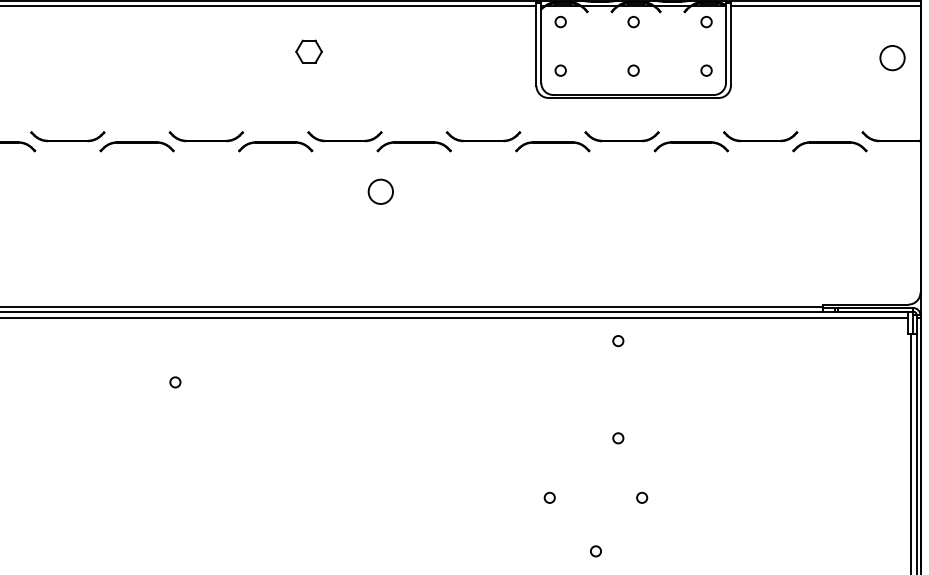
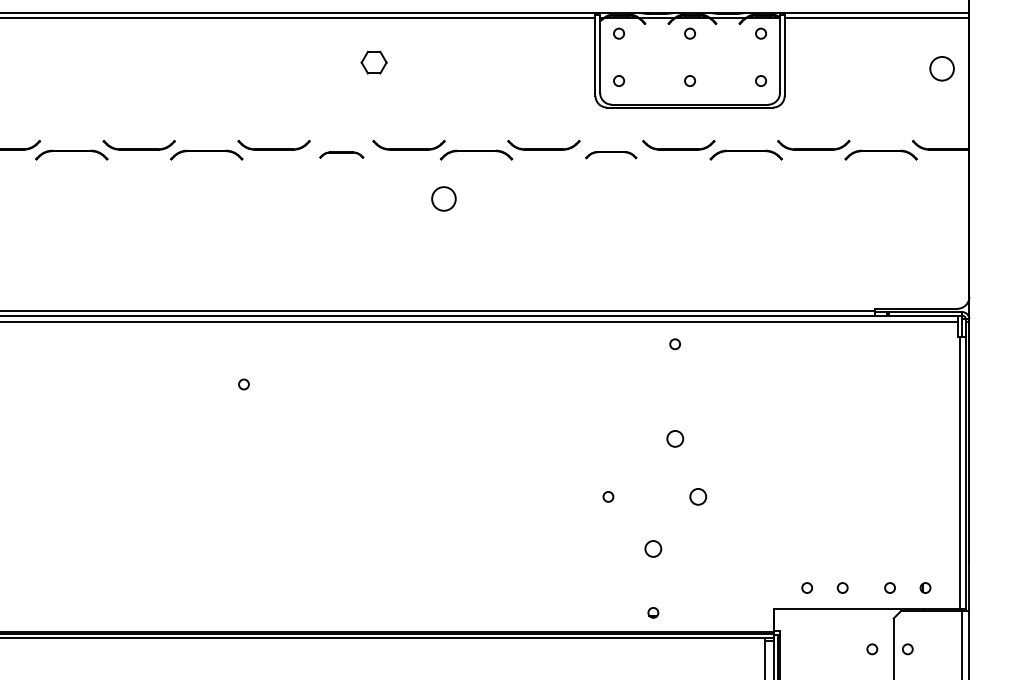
part: (275, 146) -> (341, 154), size x0.6
part: (551, 146) -> (610, 154), size x0.7
circle: (617, 437) -> (674, 438), size x1.6
circle: (642, 497) -> (698, 496), size x1.6
circle: (596, 550) -> (653, 548), size x1.6

